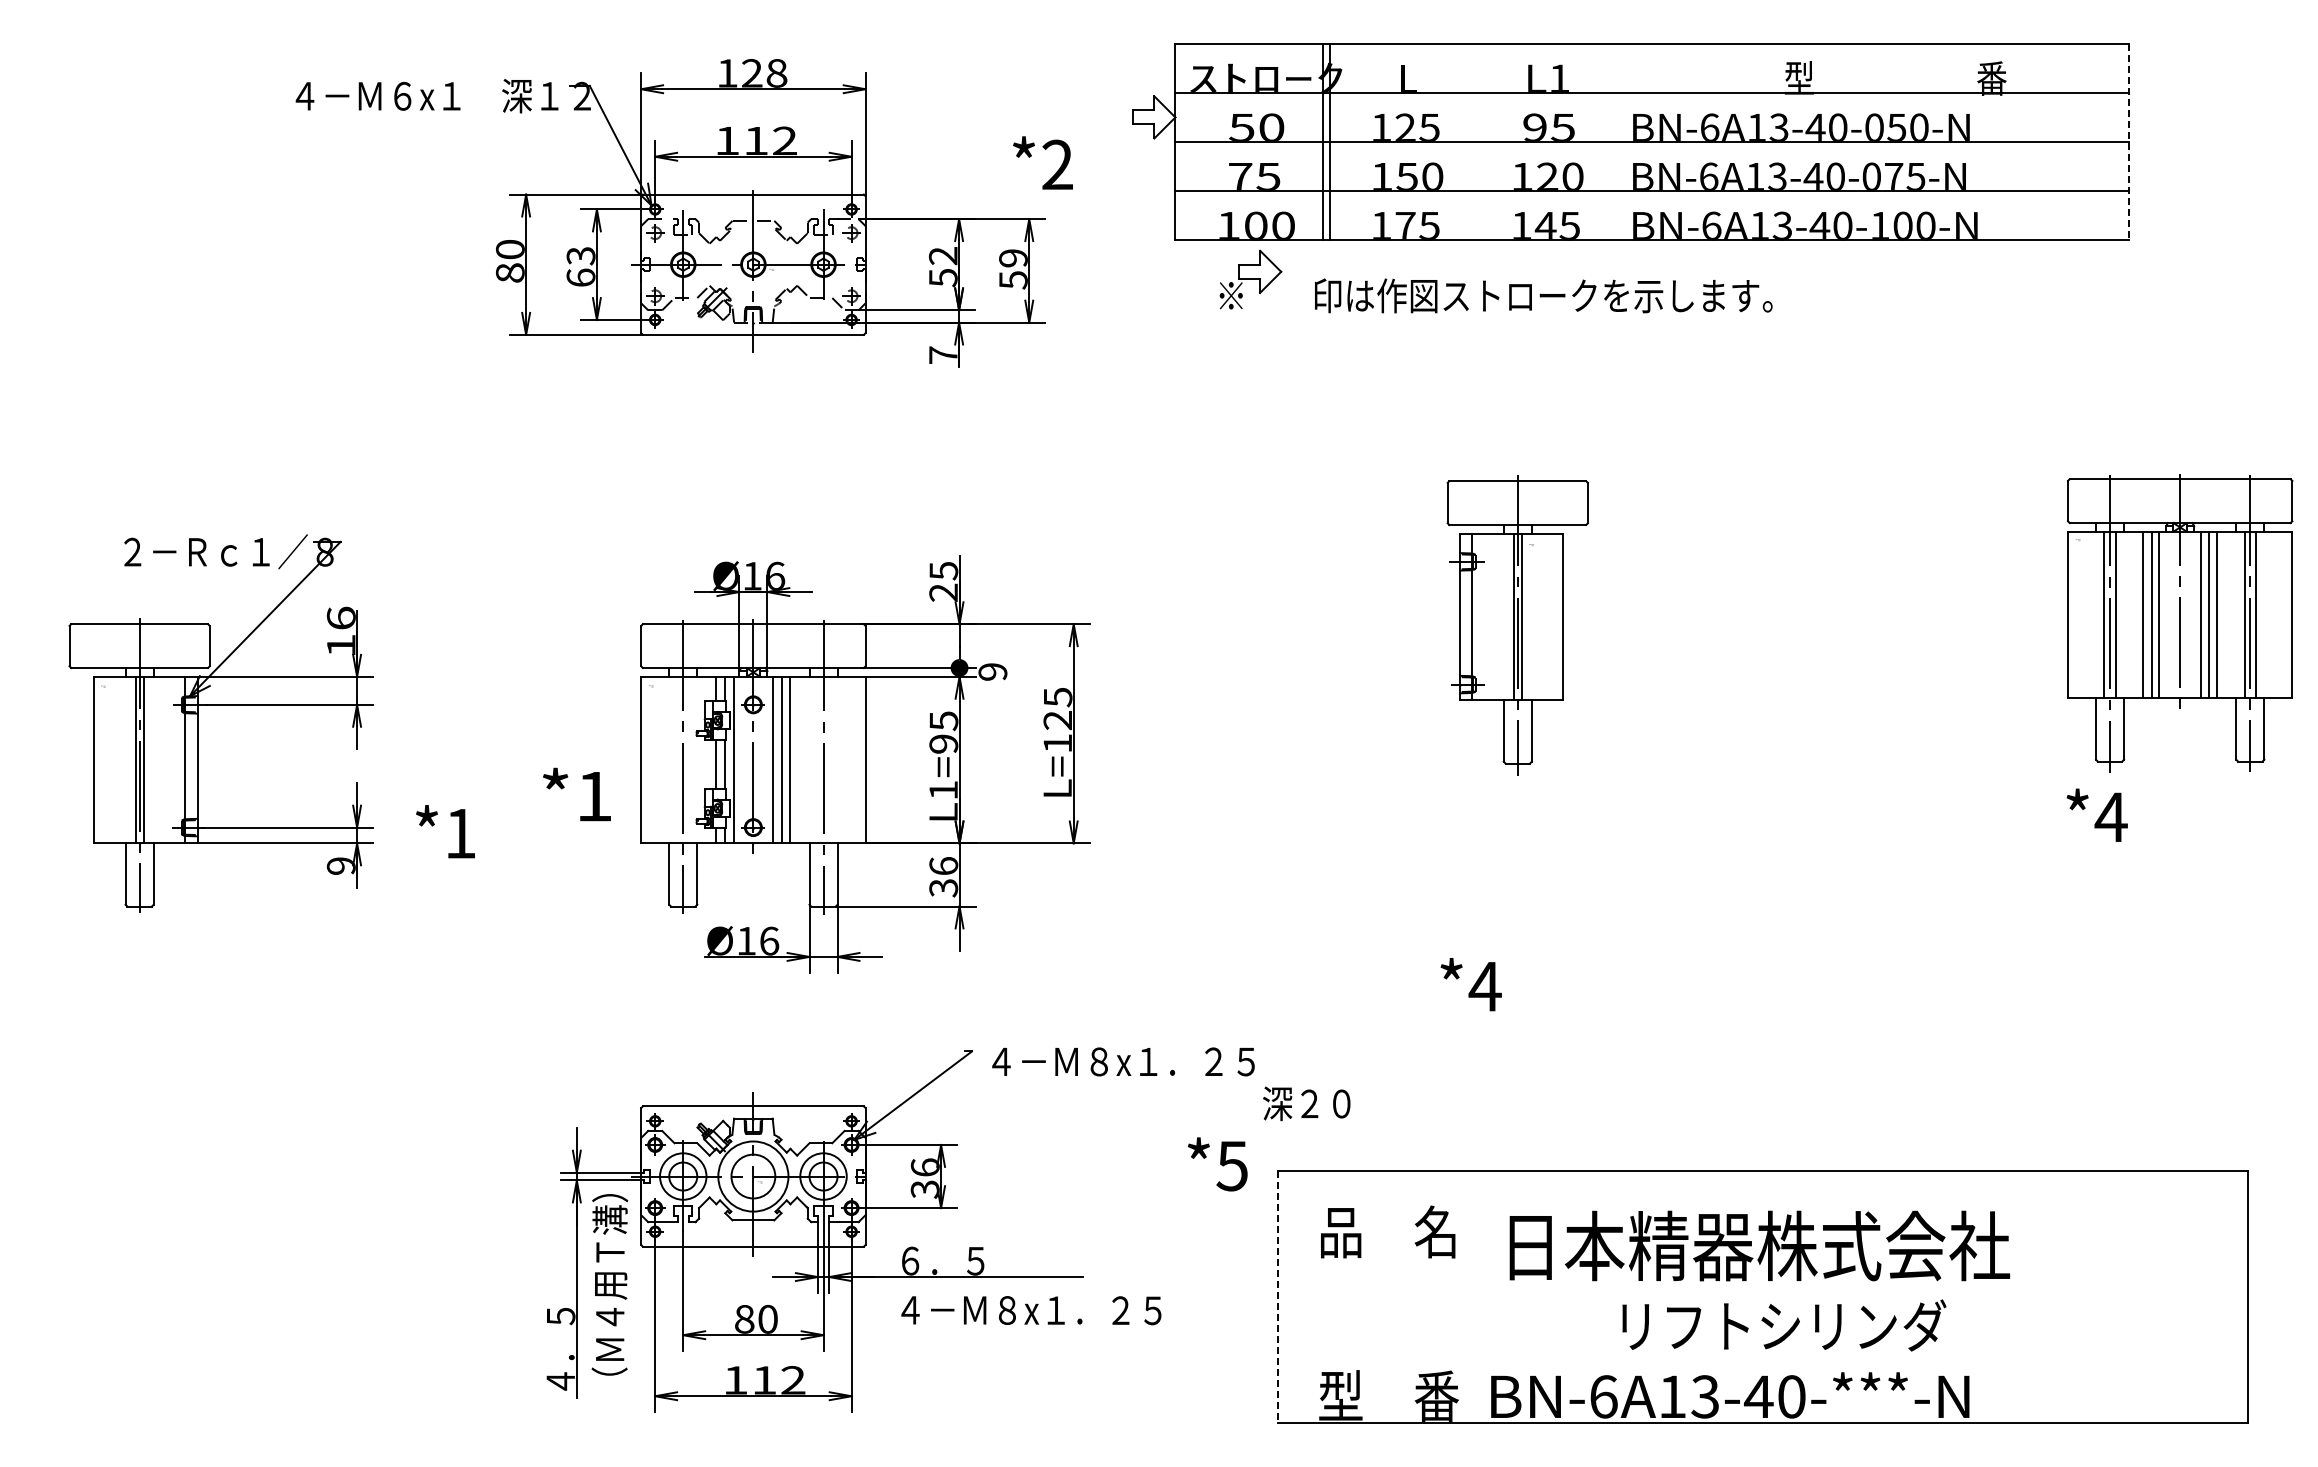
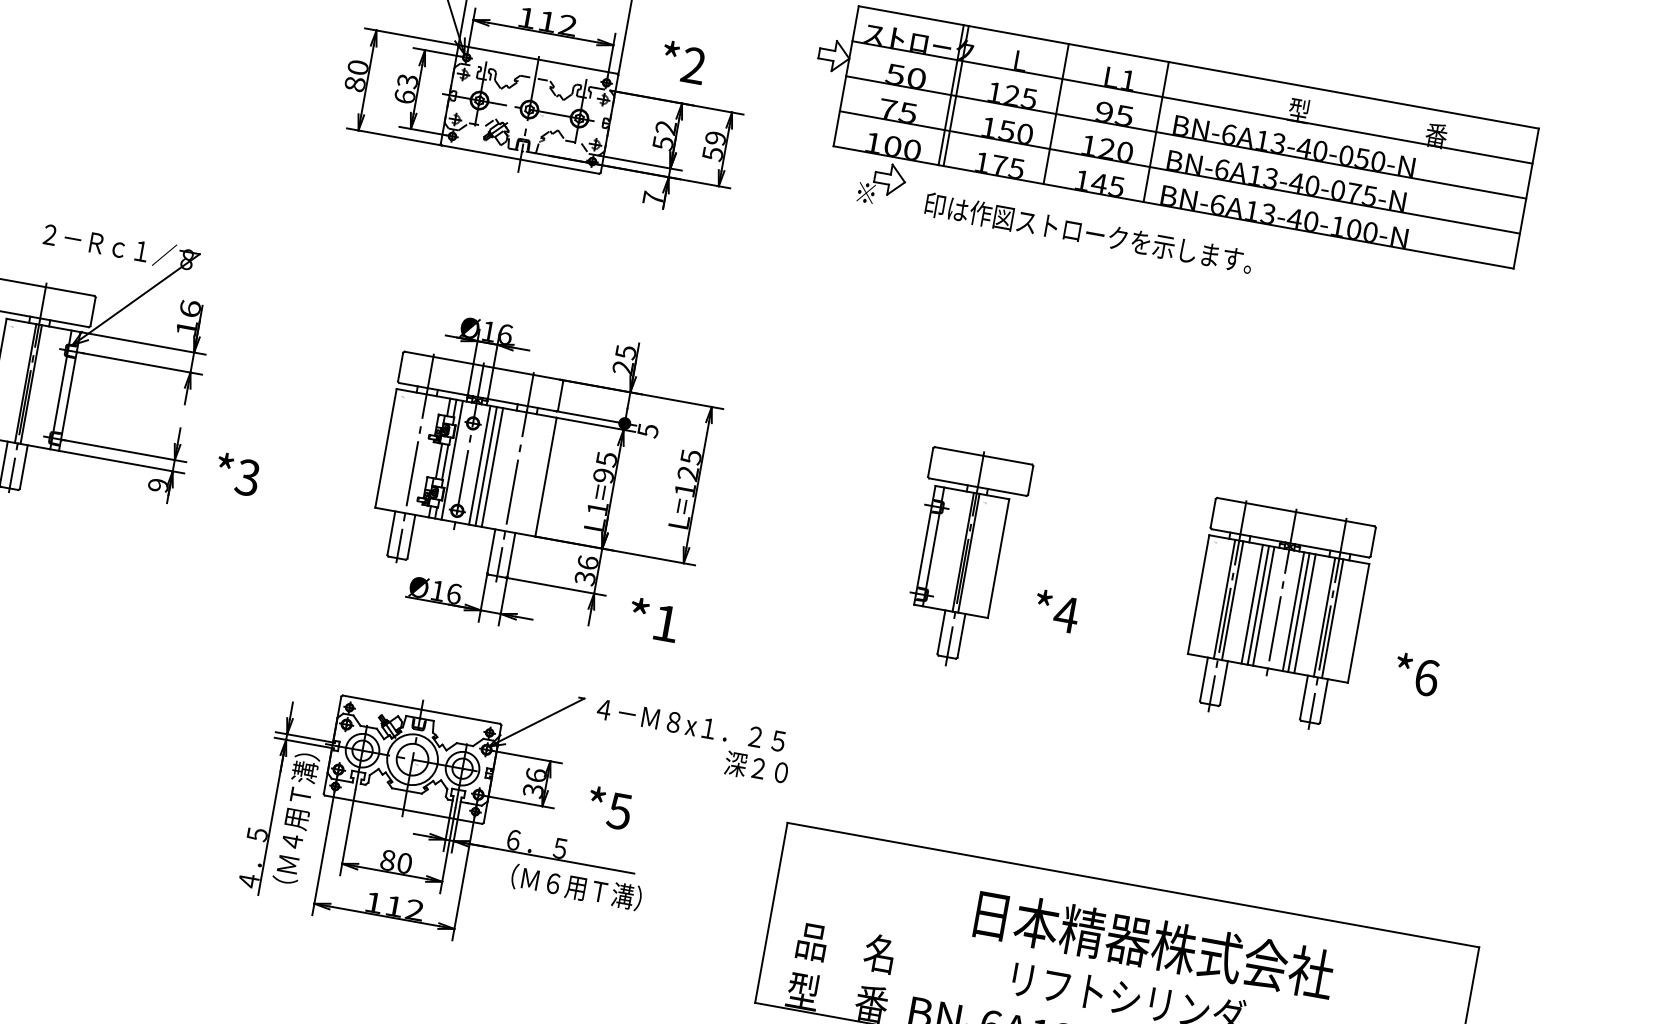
line: (1470, 141) -> (1056, 113), added
line: (1610, 141) -> (1156, 131), added
line: (2129, 142) -> (1526, 199), dashed -> solid
text: (1042, 162) -> (683, 62), moved
part: (2179, 623) -> (1277, 614), moved
part: (1517, 625) -> (964, 558), moved
text: (992, 672) -> (647, 431), 9 -> 5
text: (576, 794) -> (653, 619), moved
text: (2110, 817) -> (1426, 677), *4 -> *6
text: (459, 833) -> (247, 477), *1 -> *3
text: (1470, 984) -> (1056, 611), moved
text: (1306, 1103) -> (756, 767), moved
text: (1217, 1164) -> (609, 808), moved
text: (1388, 1231) -> (846, 947), moved
text: (1759, 1245) -> (1154, 943), moved
line: (1278, 1297) -> (771, 913), dashed -> solid
text: (1031, 1309) -> (593, 890), ４－Ｍ８x１．２５ -> （Ｍ６用Ｔ溝）

